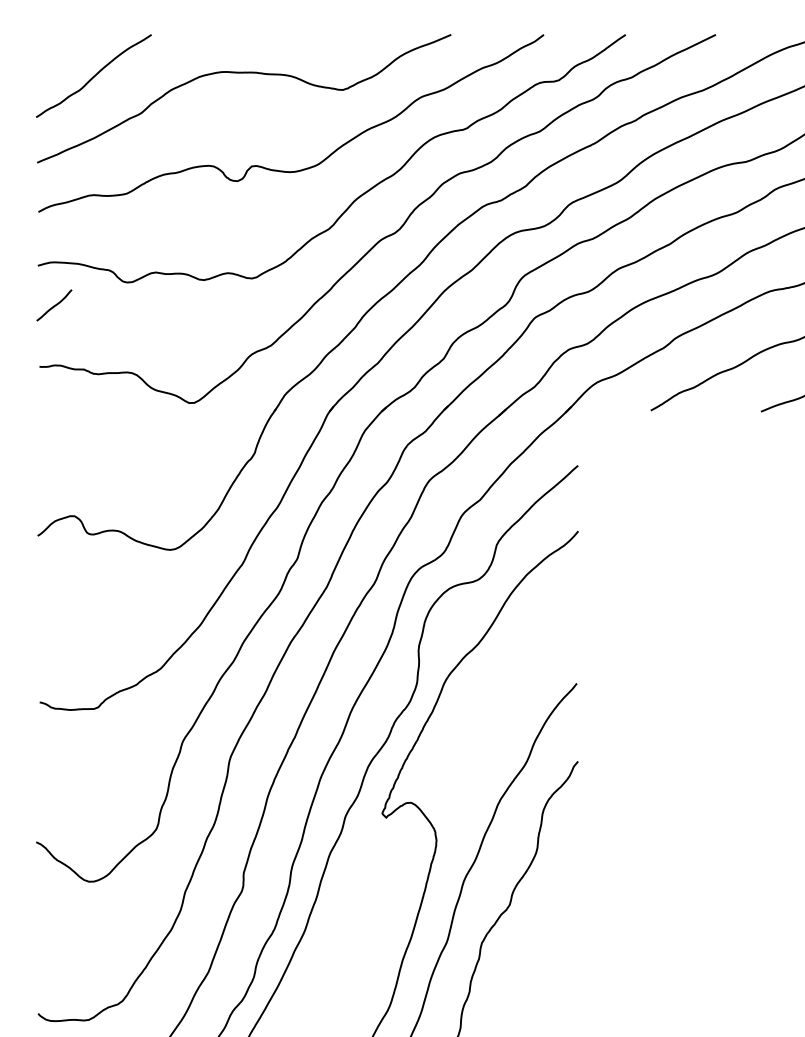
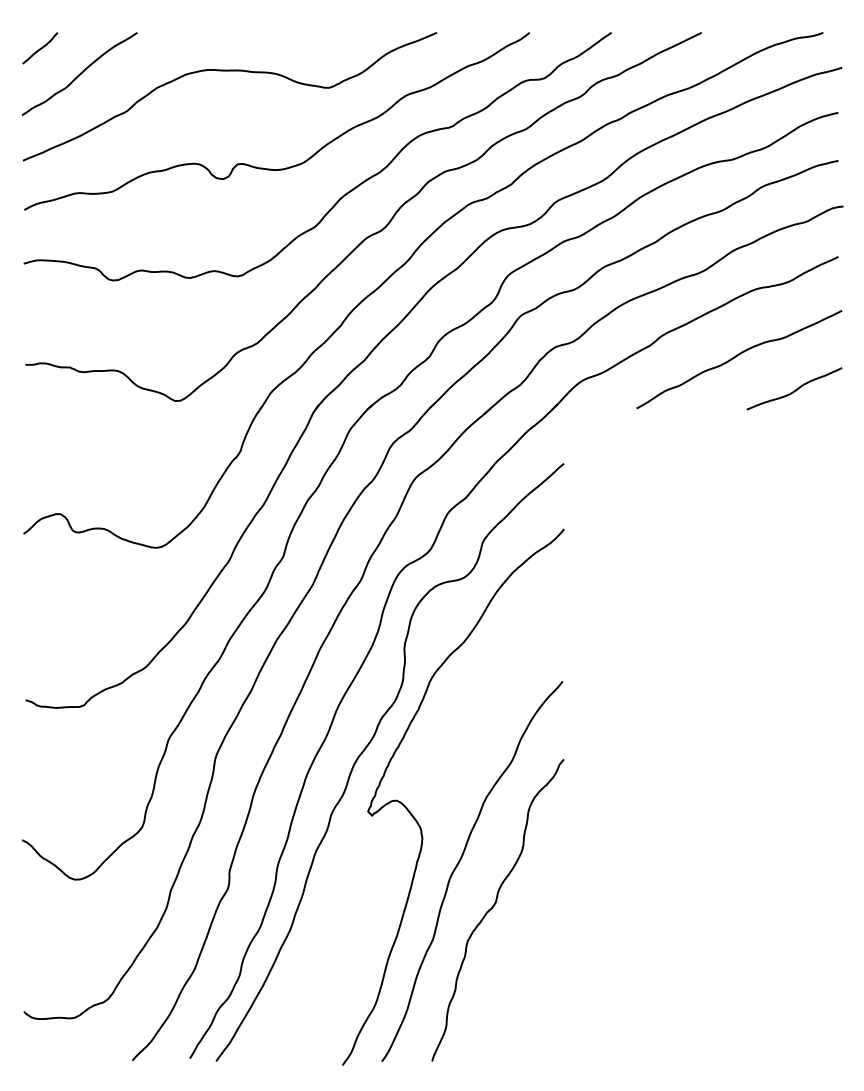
curve: (54, 305) -> (40, 48), moved

